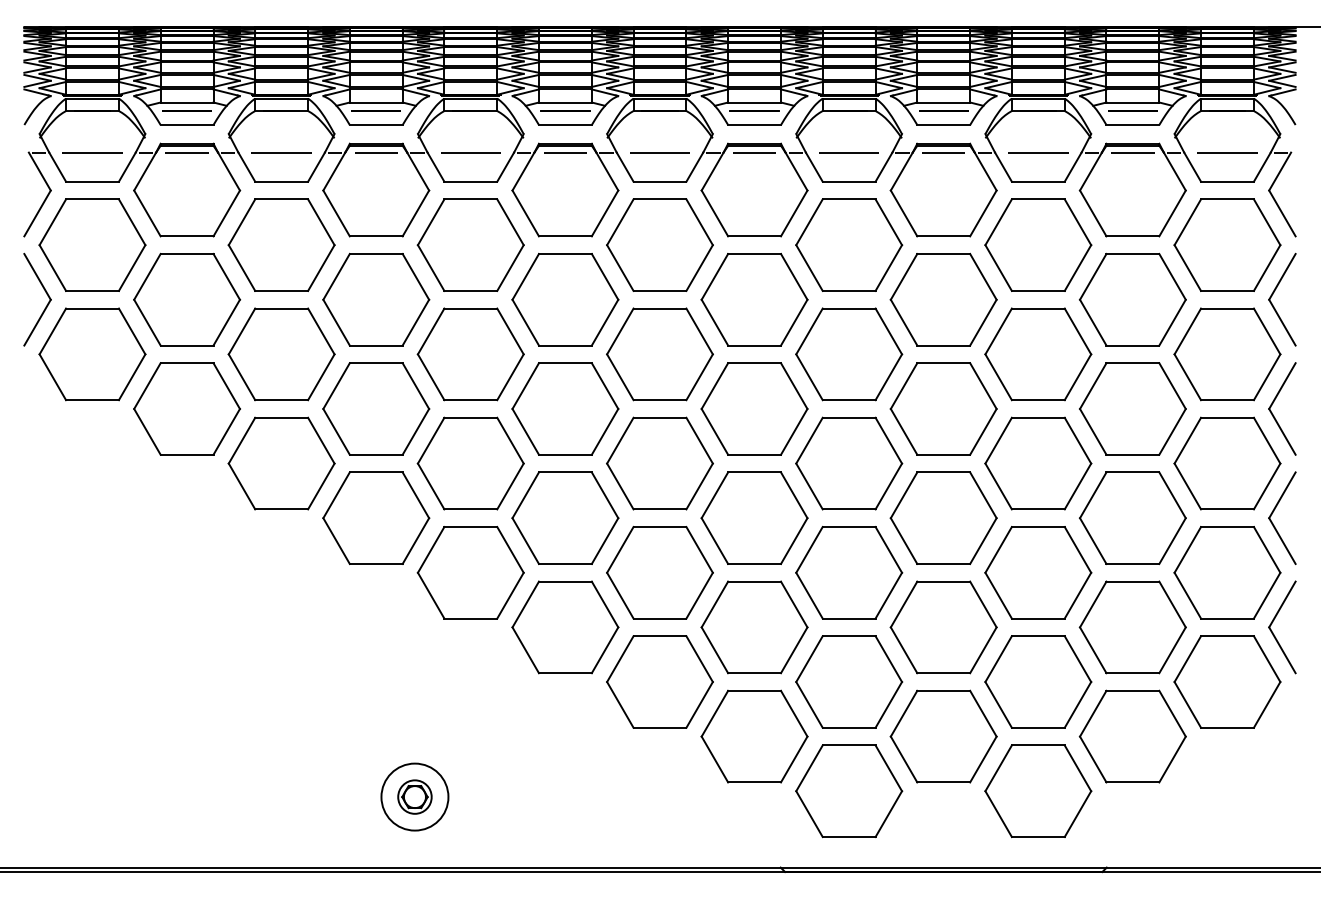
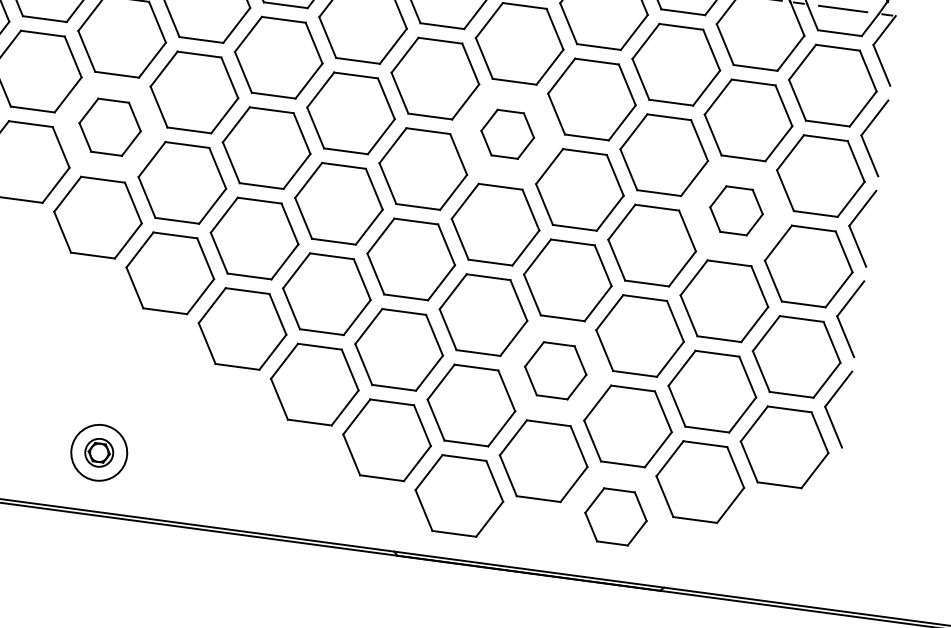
part: (849, 354) -> (507, 134), size x0.6
part: (376, 408) -> (110, 126), size x0.7
part: (1132, 408) -> (736, 210), size x0.6
part: (943, 627) -> (555, 370), size x0.7
part: (1038, 791) -> (616, 517), size x0.7

